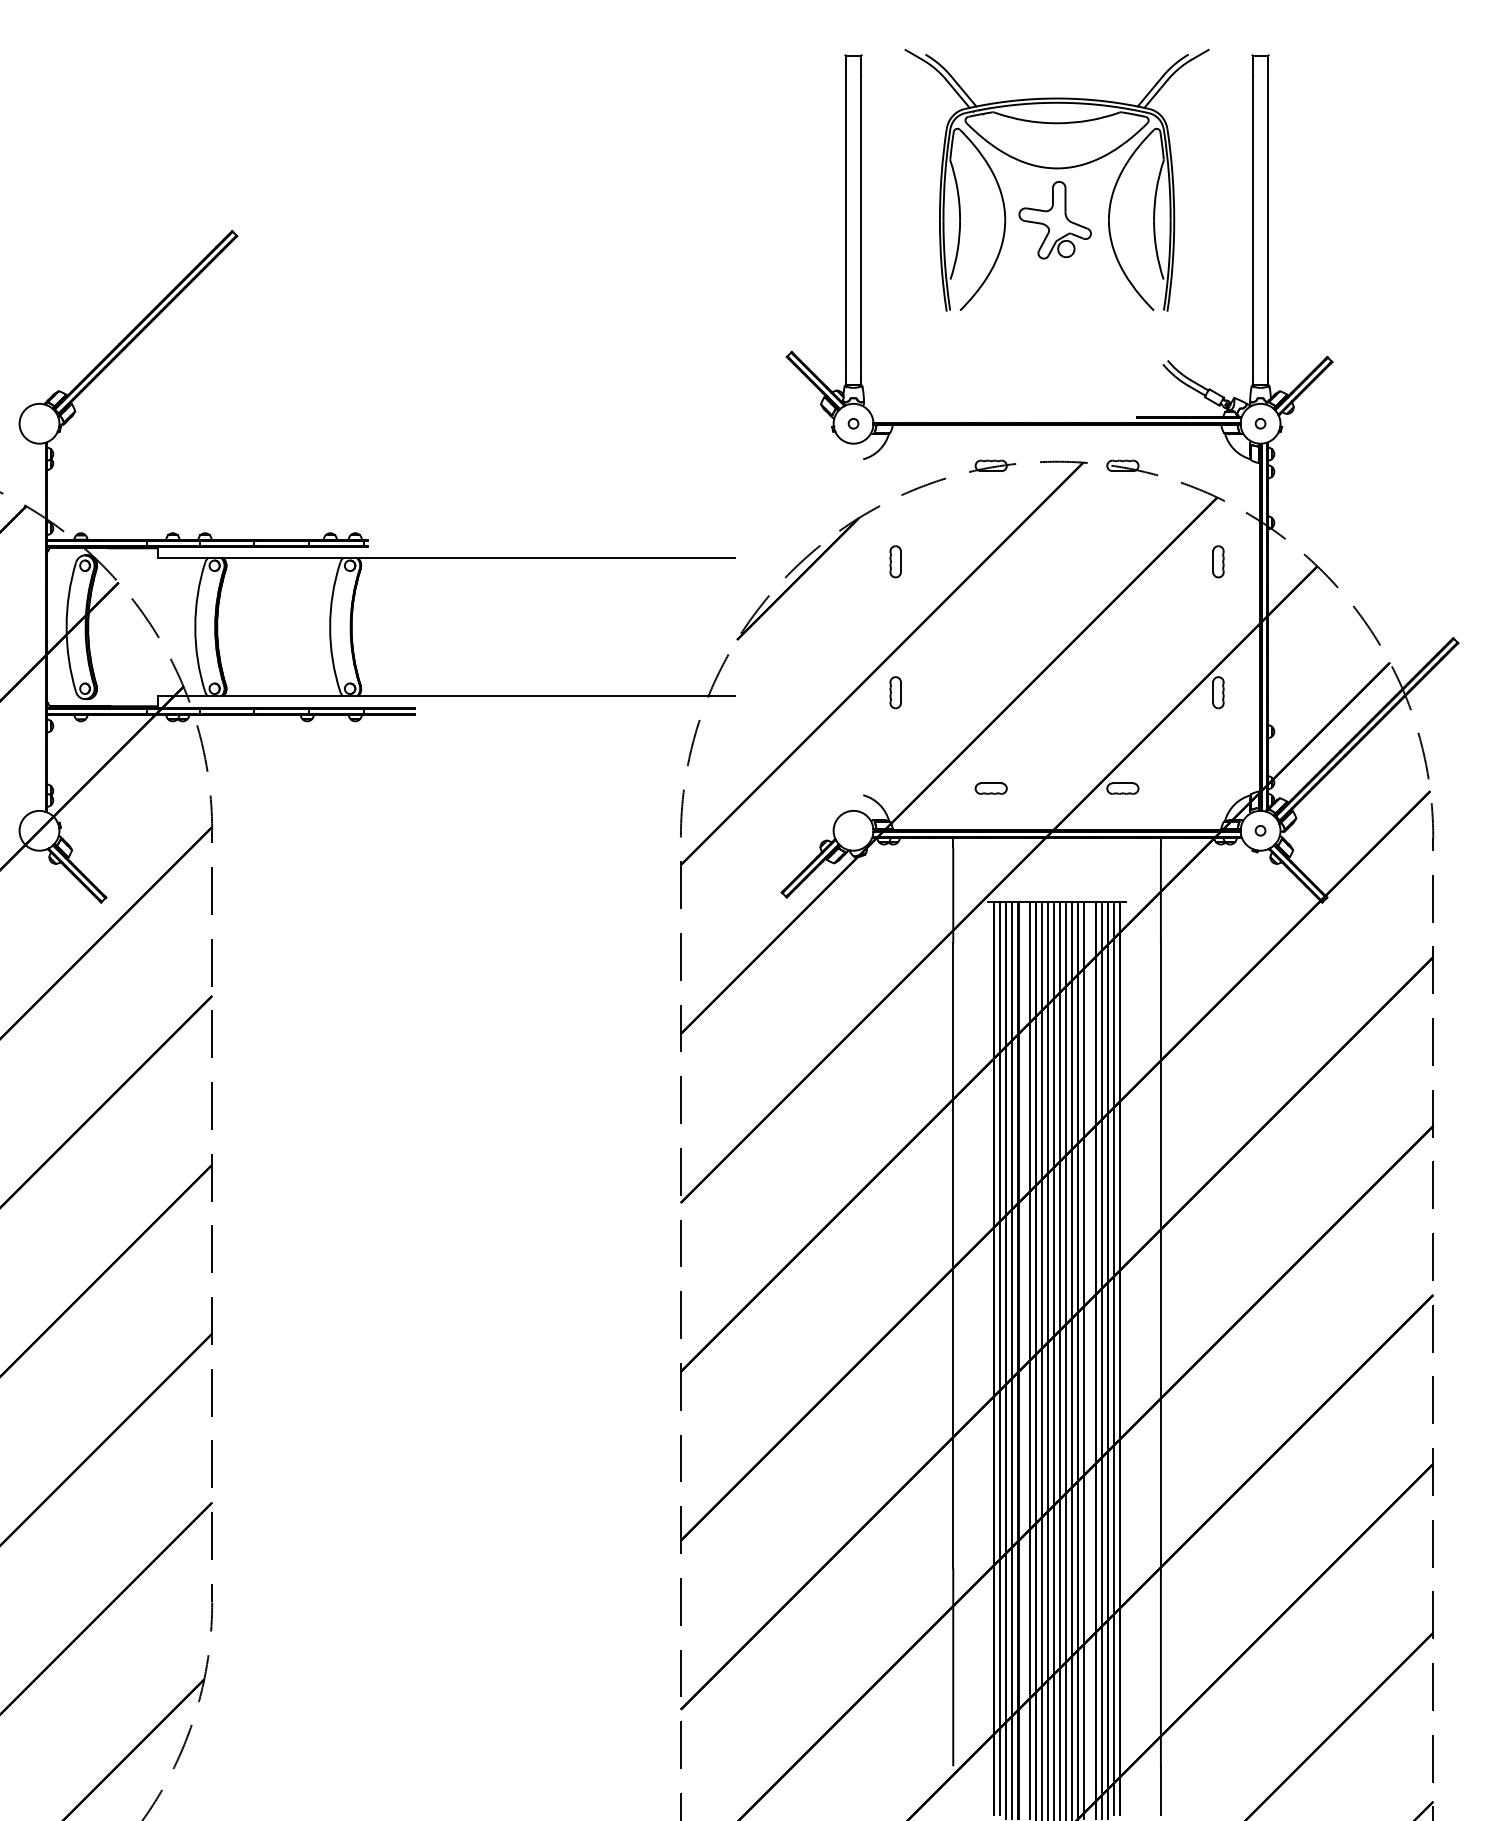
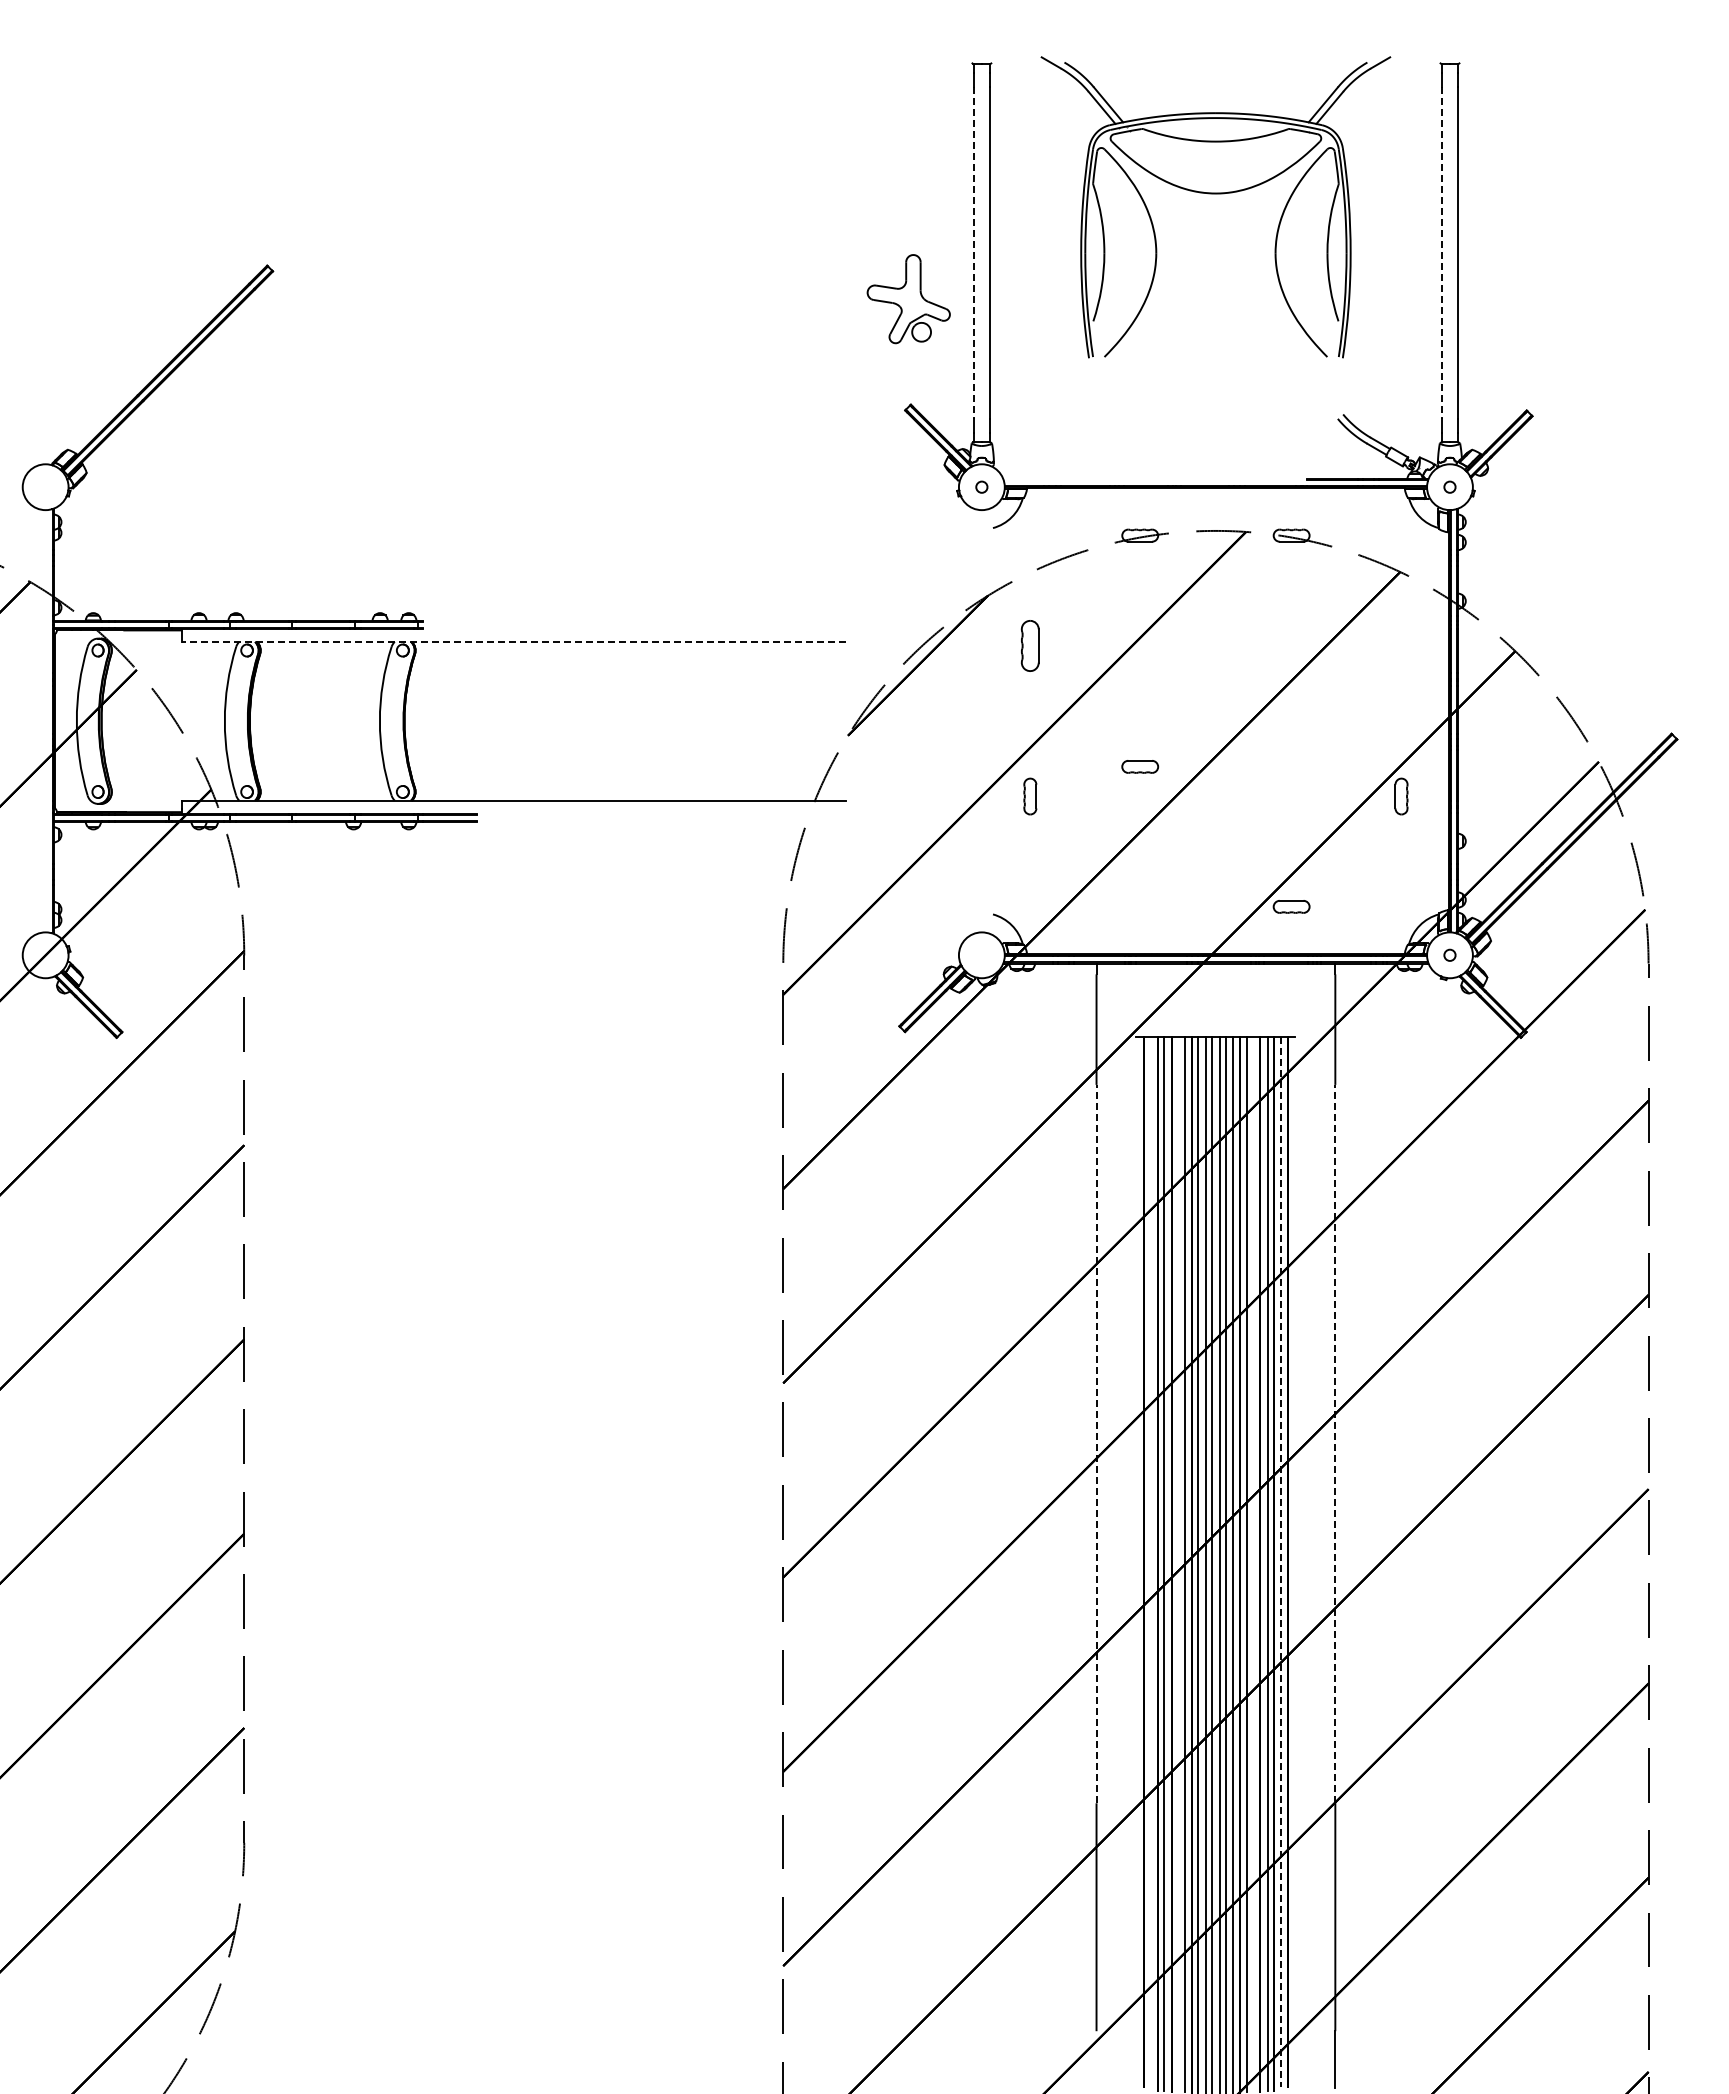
line: (846, 220) -> (973, 253), solid -> dashed
part: (1054, 220) -> (908, 299), moved
line: (1253, 220) -> (1441, 253), solid -> dashed
line: (446, 557) -> (513, 641), solid -> dashed
part: (895, 561) -> (1030, 645), size x1.4
part: (1218, 561) -> (1401, 645), removed
part: (991, 788) -> (1140, 766), moved
line: (953, 1255) -> (1096, 1443), solid -> dashed
line: (1161, 1255) -> (1335, 1443), solid -> dashed
line: (1000, 1358) -> (1150, 1562), removed
line: (1114, 1358) -> (1281, 1562), solid -> dashed

